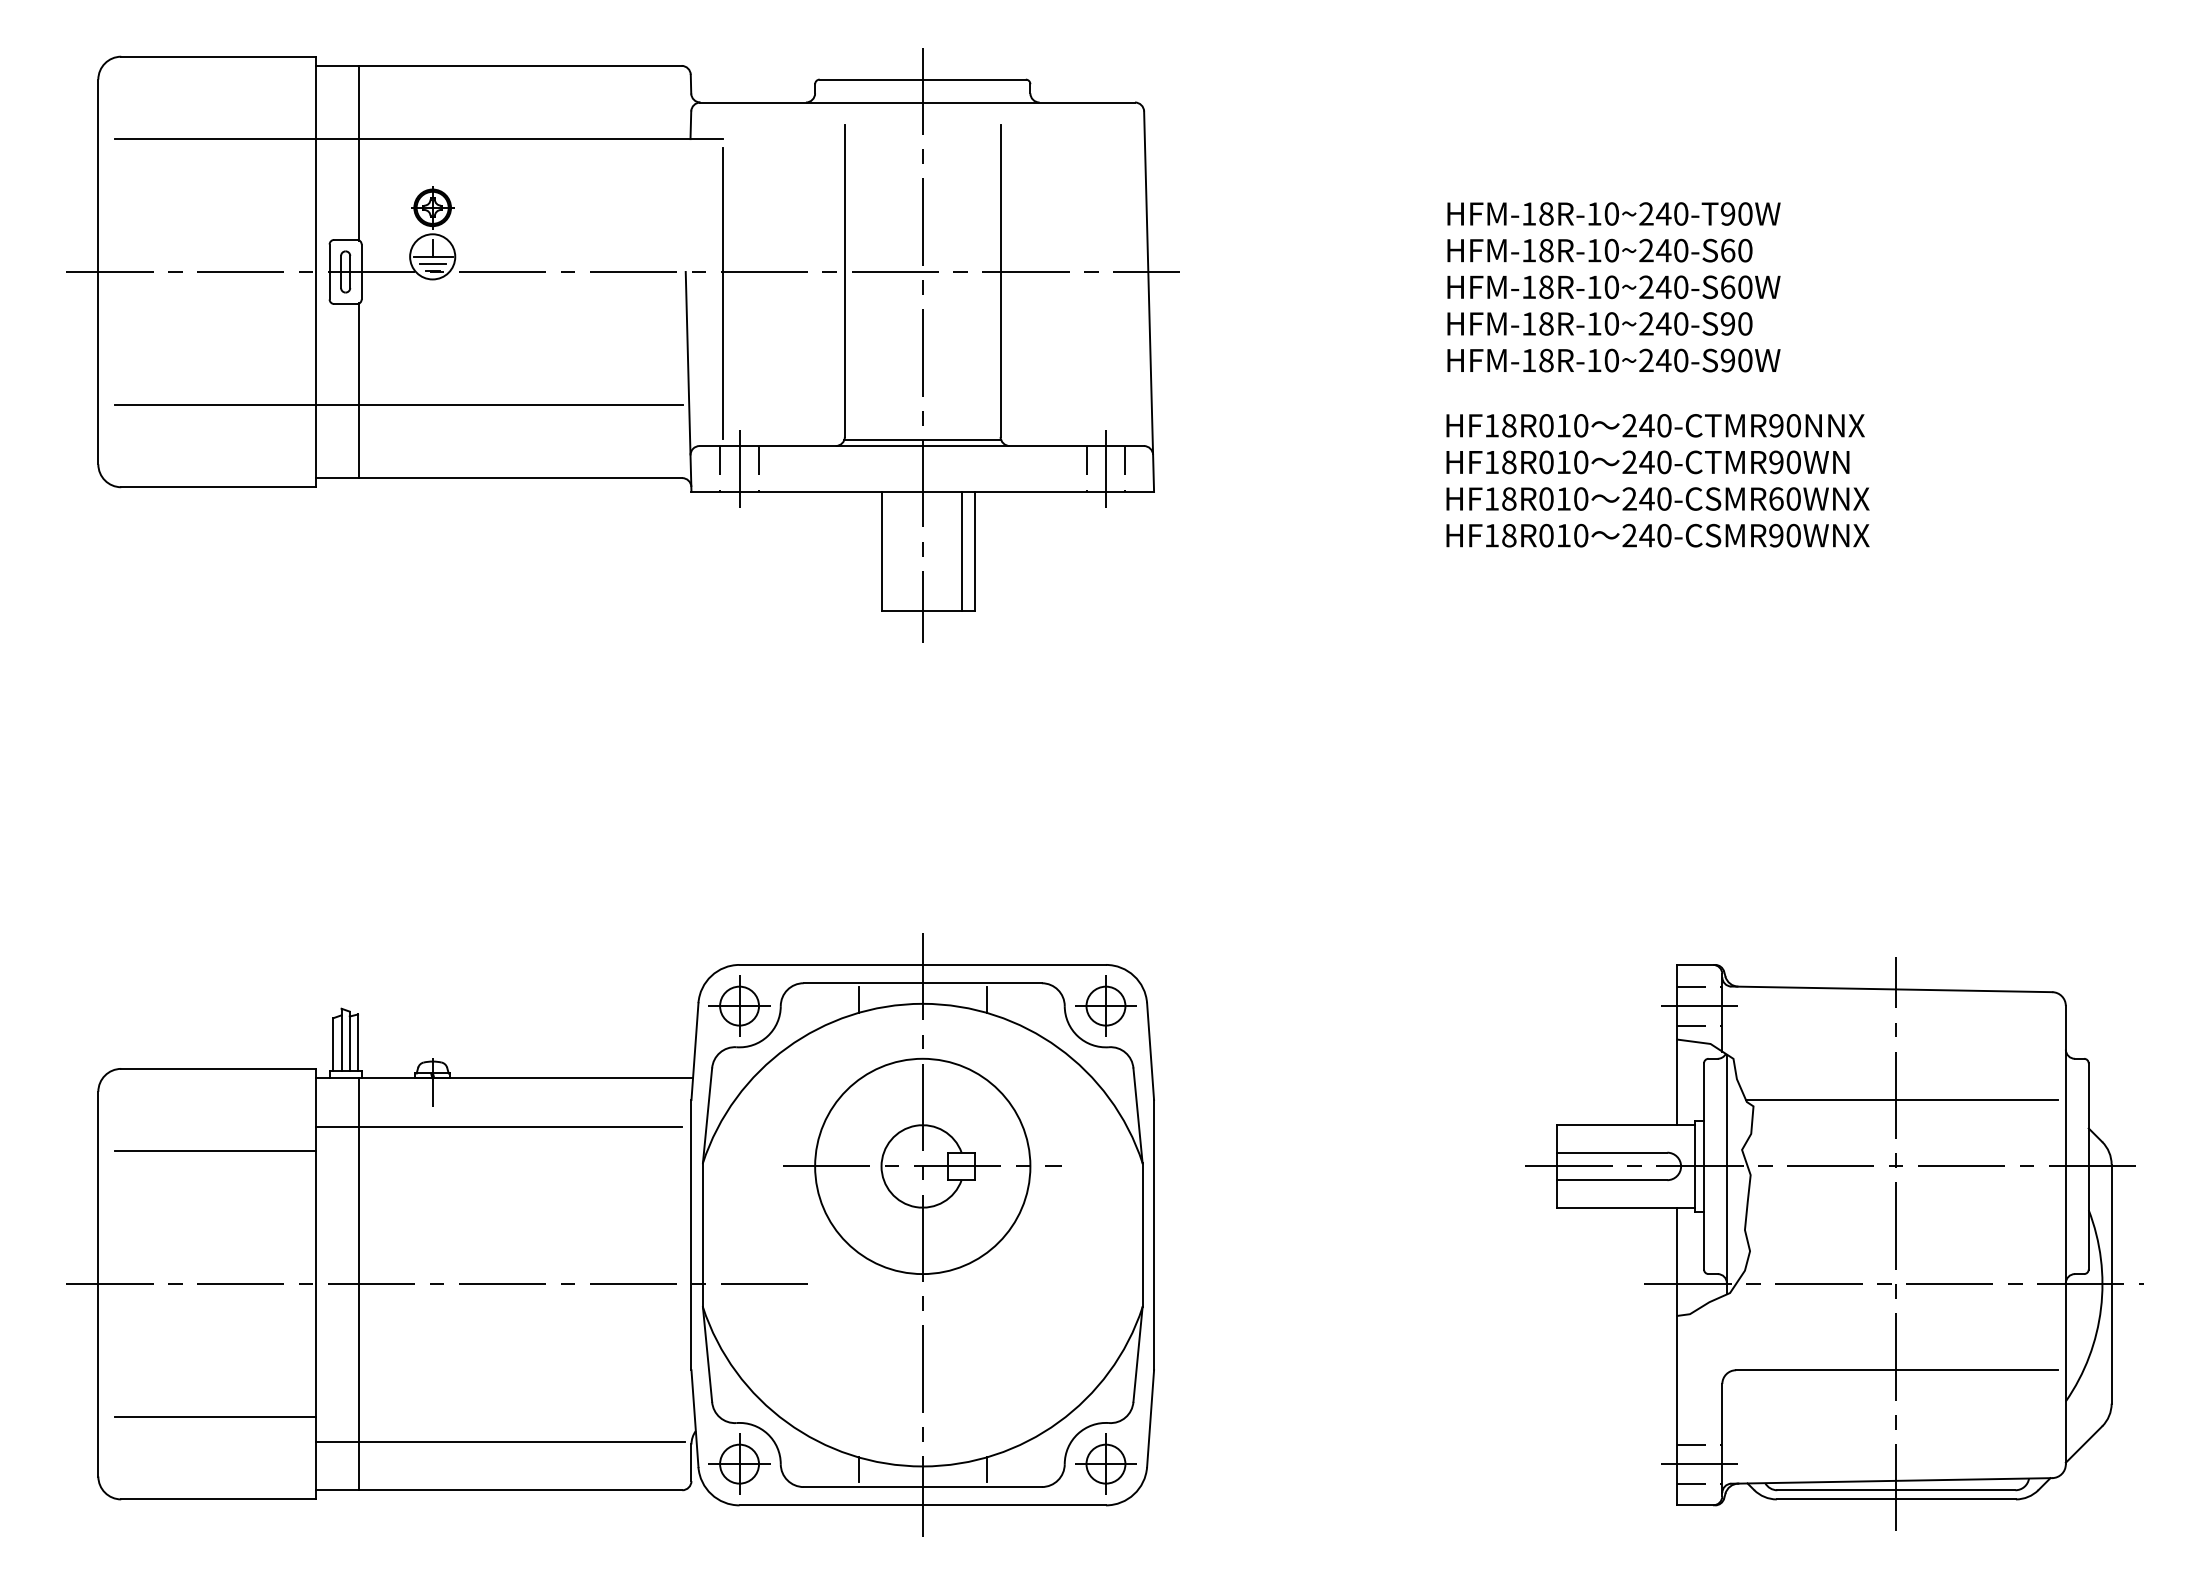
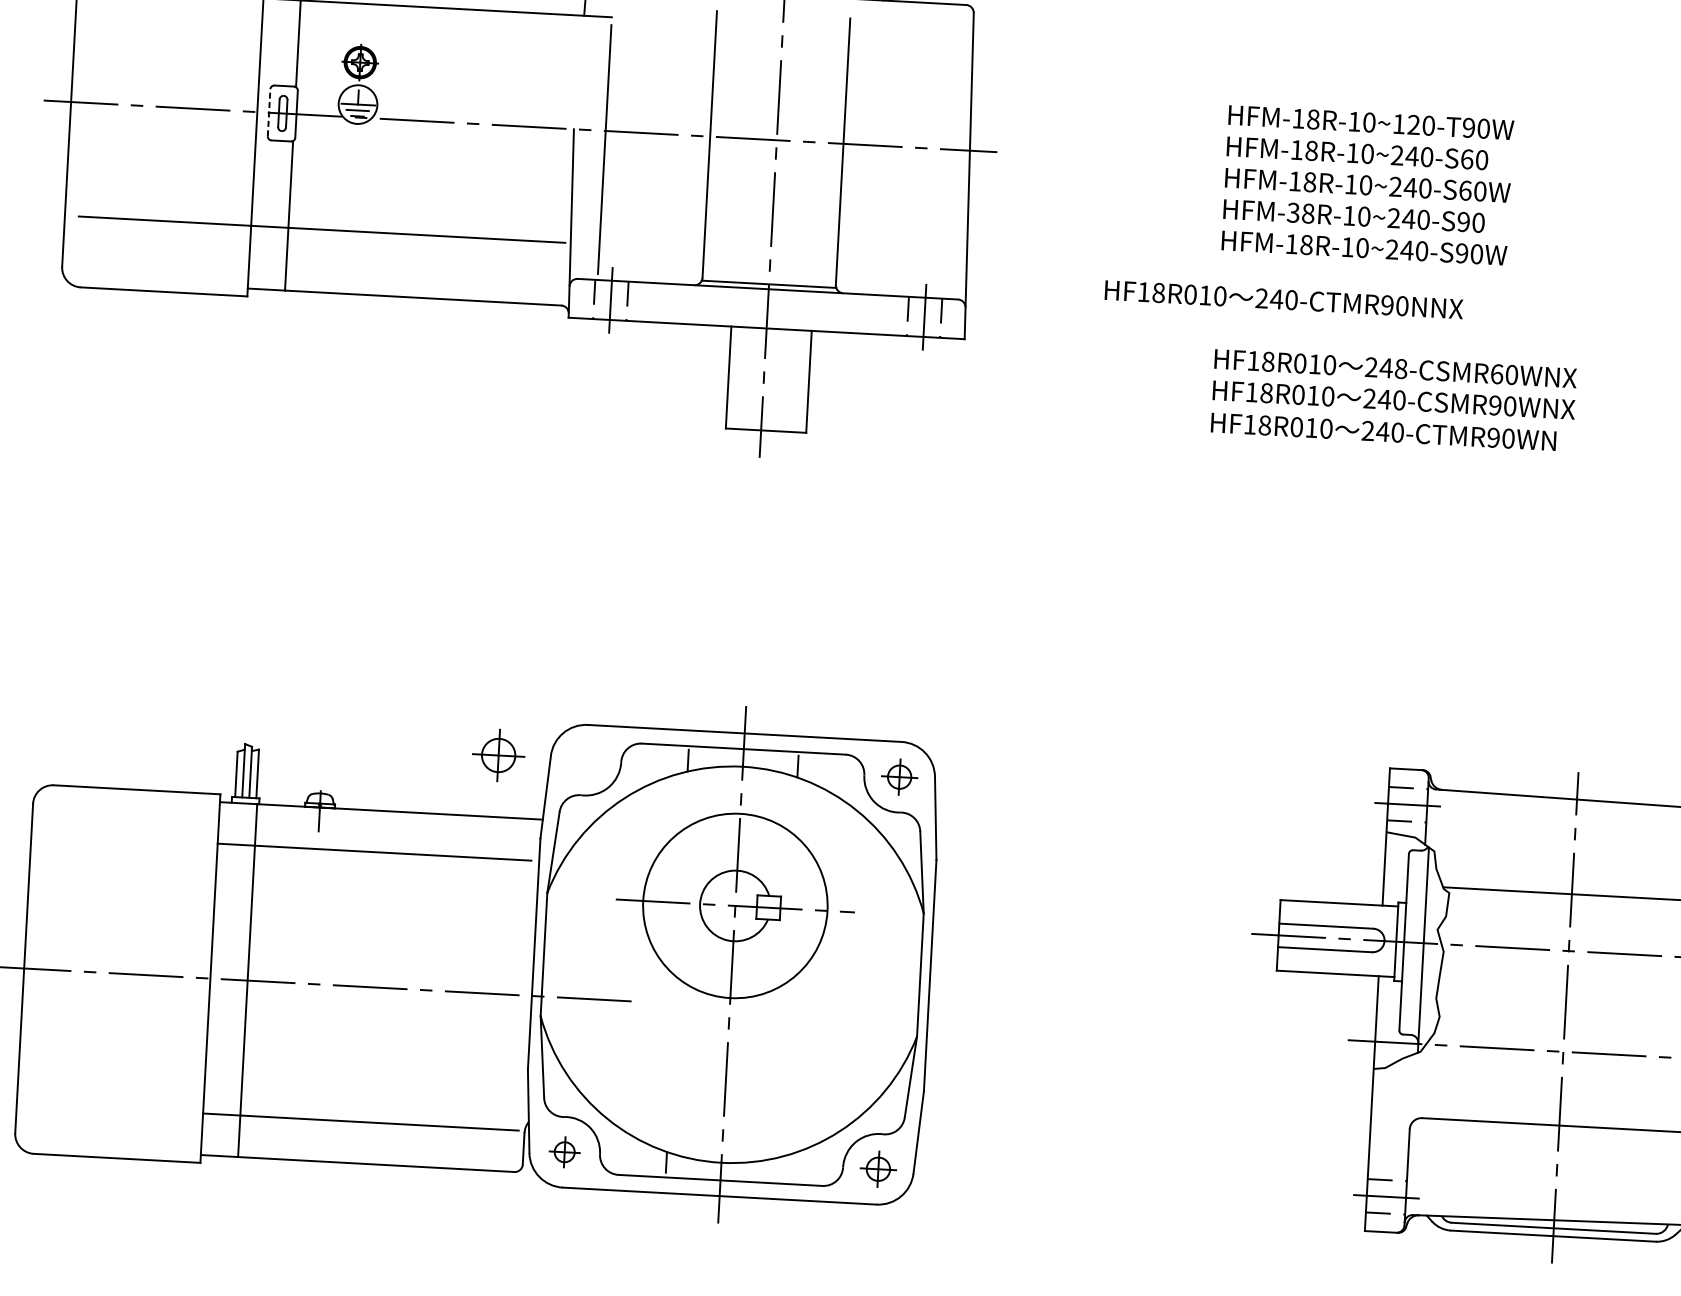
text: (1655, 213) -> (1406, 124), HFM-18R-10~240-T90W -> HFM-18R-10~120-T90W
line: (329, 271) -> (269, 112), solid -> dashed
text: (1528, 323) -> (1292, 212), HFM-18R-10~240-S90 -> HFM-38R-10~240-S90
text: (1655, 425) -> (1283, 299), moved
text: (1647, 462) -> (1383, 431), moved
text: (1664, 498) -> (1401, 368), 240-CSMR60WNX -> 248-CSMR60WNX
line: (961, 550) -> (797, 380), removed
part: (739, 1005) -> (498, 754), moved
part: (1105, 1005) -> (899, 776), size x0.7
line: (214, 1151) -> (129, 860), removed
line: (214, 1416) -> (117, 1087), removed
part: (739, 1463) -> (564, 1151), size x0.6
part: (1105, 1463) -> (878, 1168), size x0.7
line: (986, 1469) -> (775, 1168), removed

